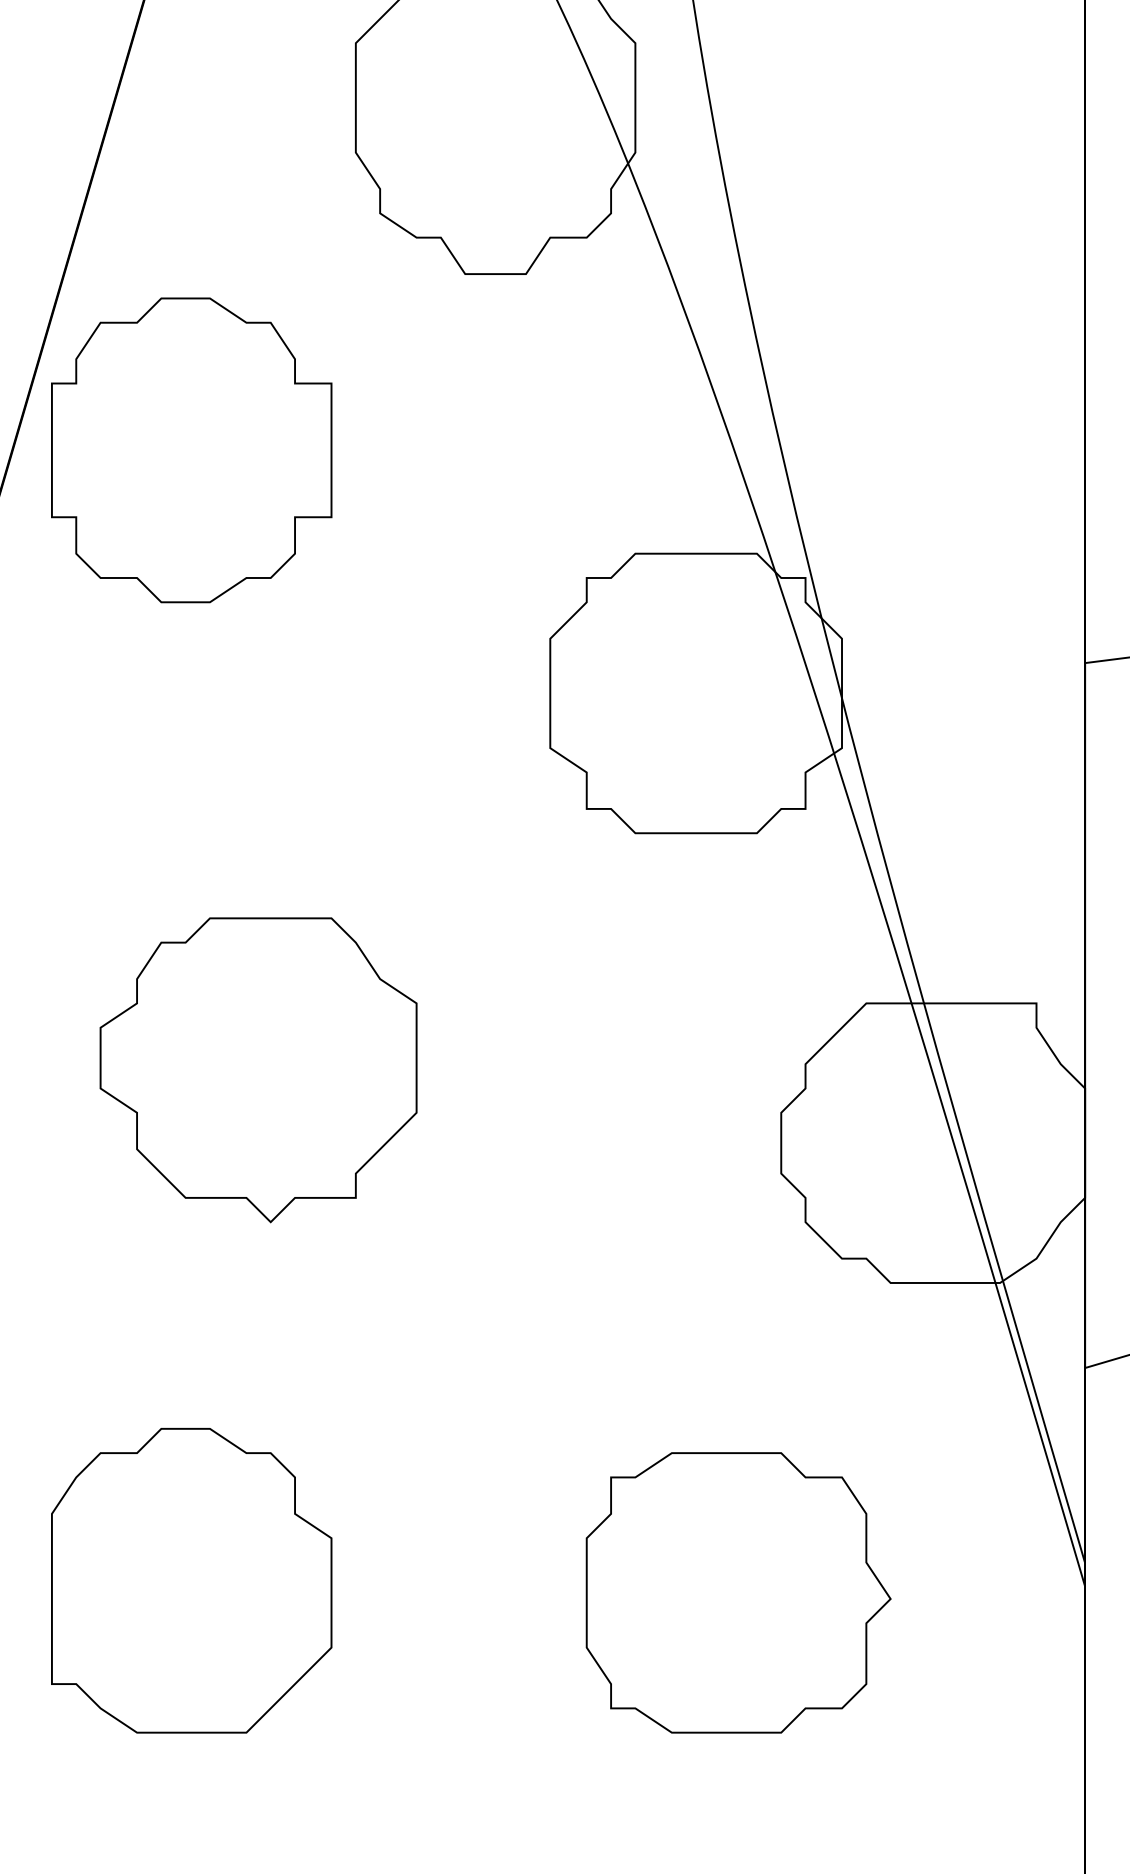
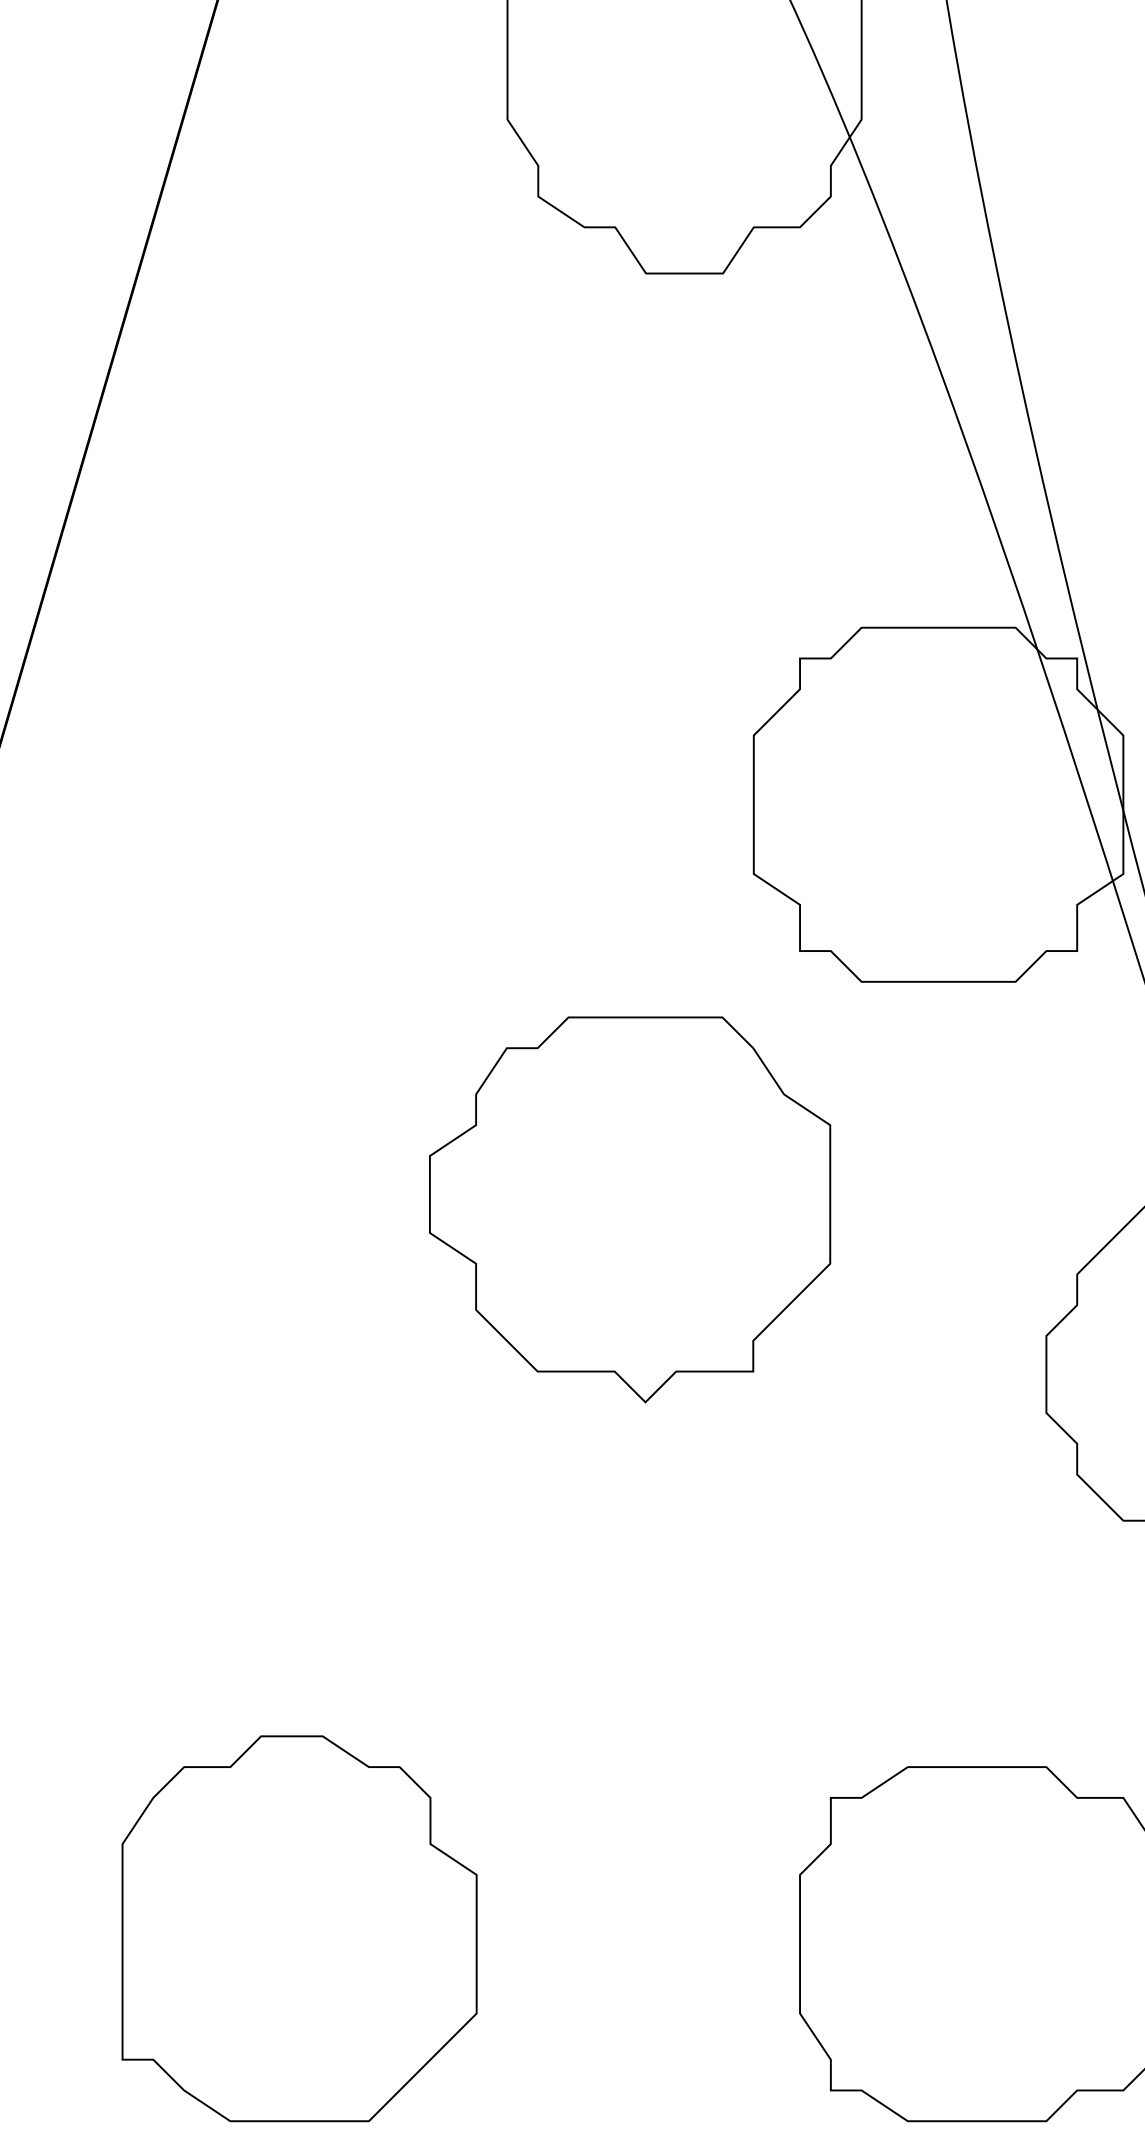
part: (191, 450) -> (299, 496), removed
part: (258, 1070) -> (629, 1210), moved

